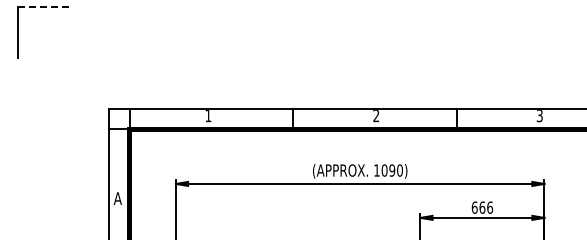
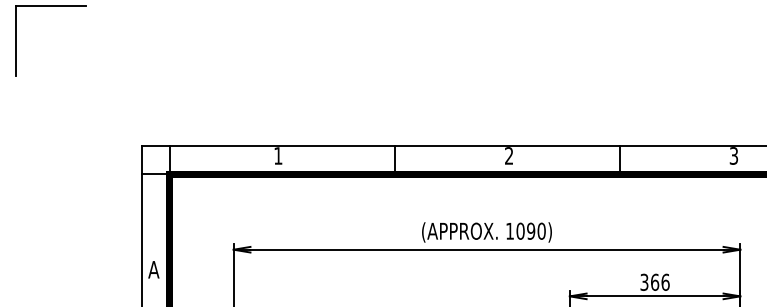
line: (43, 6) -> (51, 5), dashed -> solid
text: (474, 207) -> (644, 282), 666 -> 366

